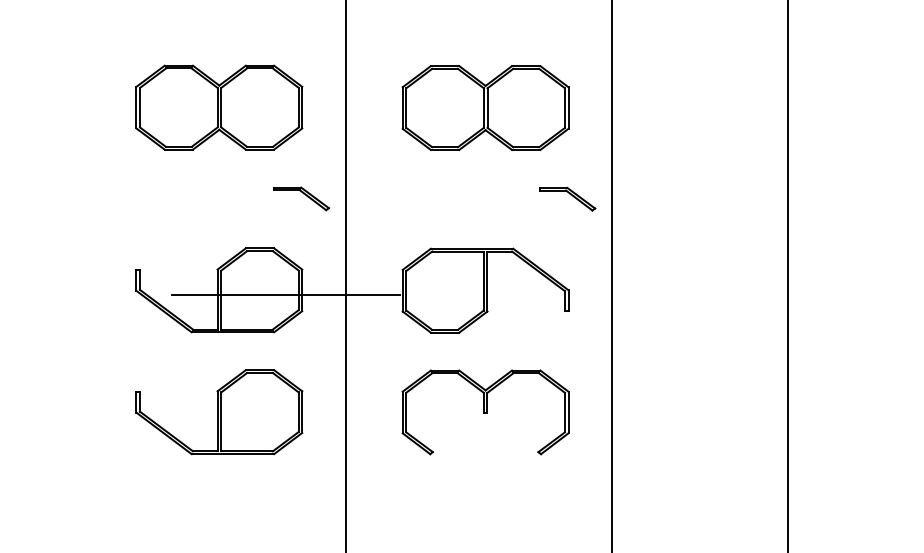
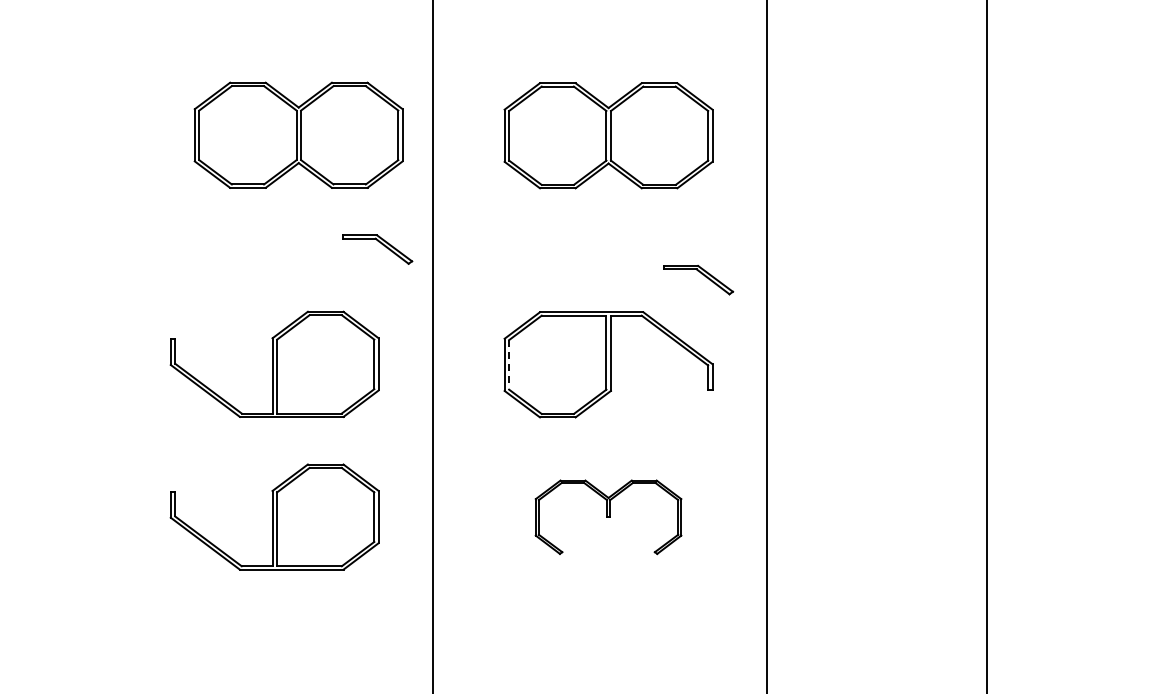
part: (219, 107) -> (298, 134), moved
part: (570, 194) -> (701, 274), moved
line: (406, 290) -> (509, 364), solid -> dashed
line: (286, 294) -> (358, 369), removed
part: (485, 411) -> (608, 516), size x0.7

